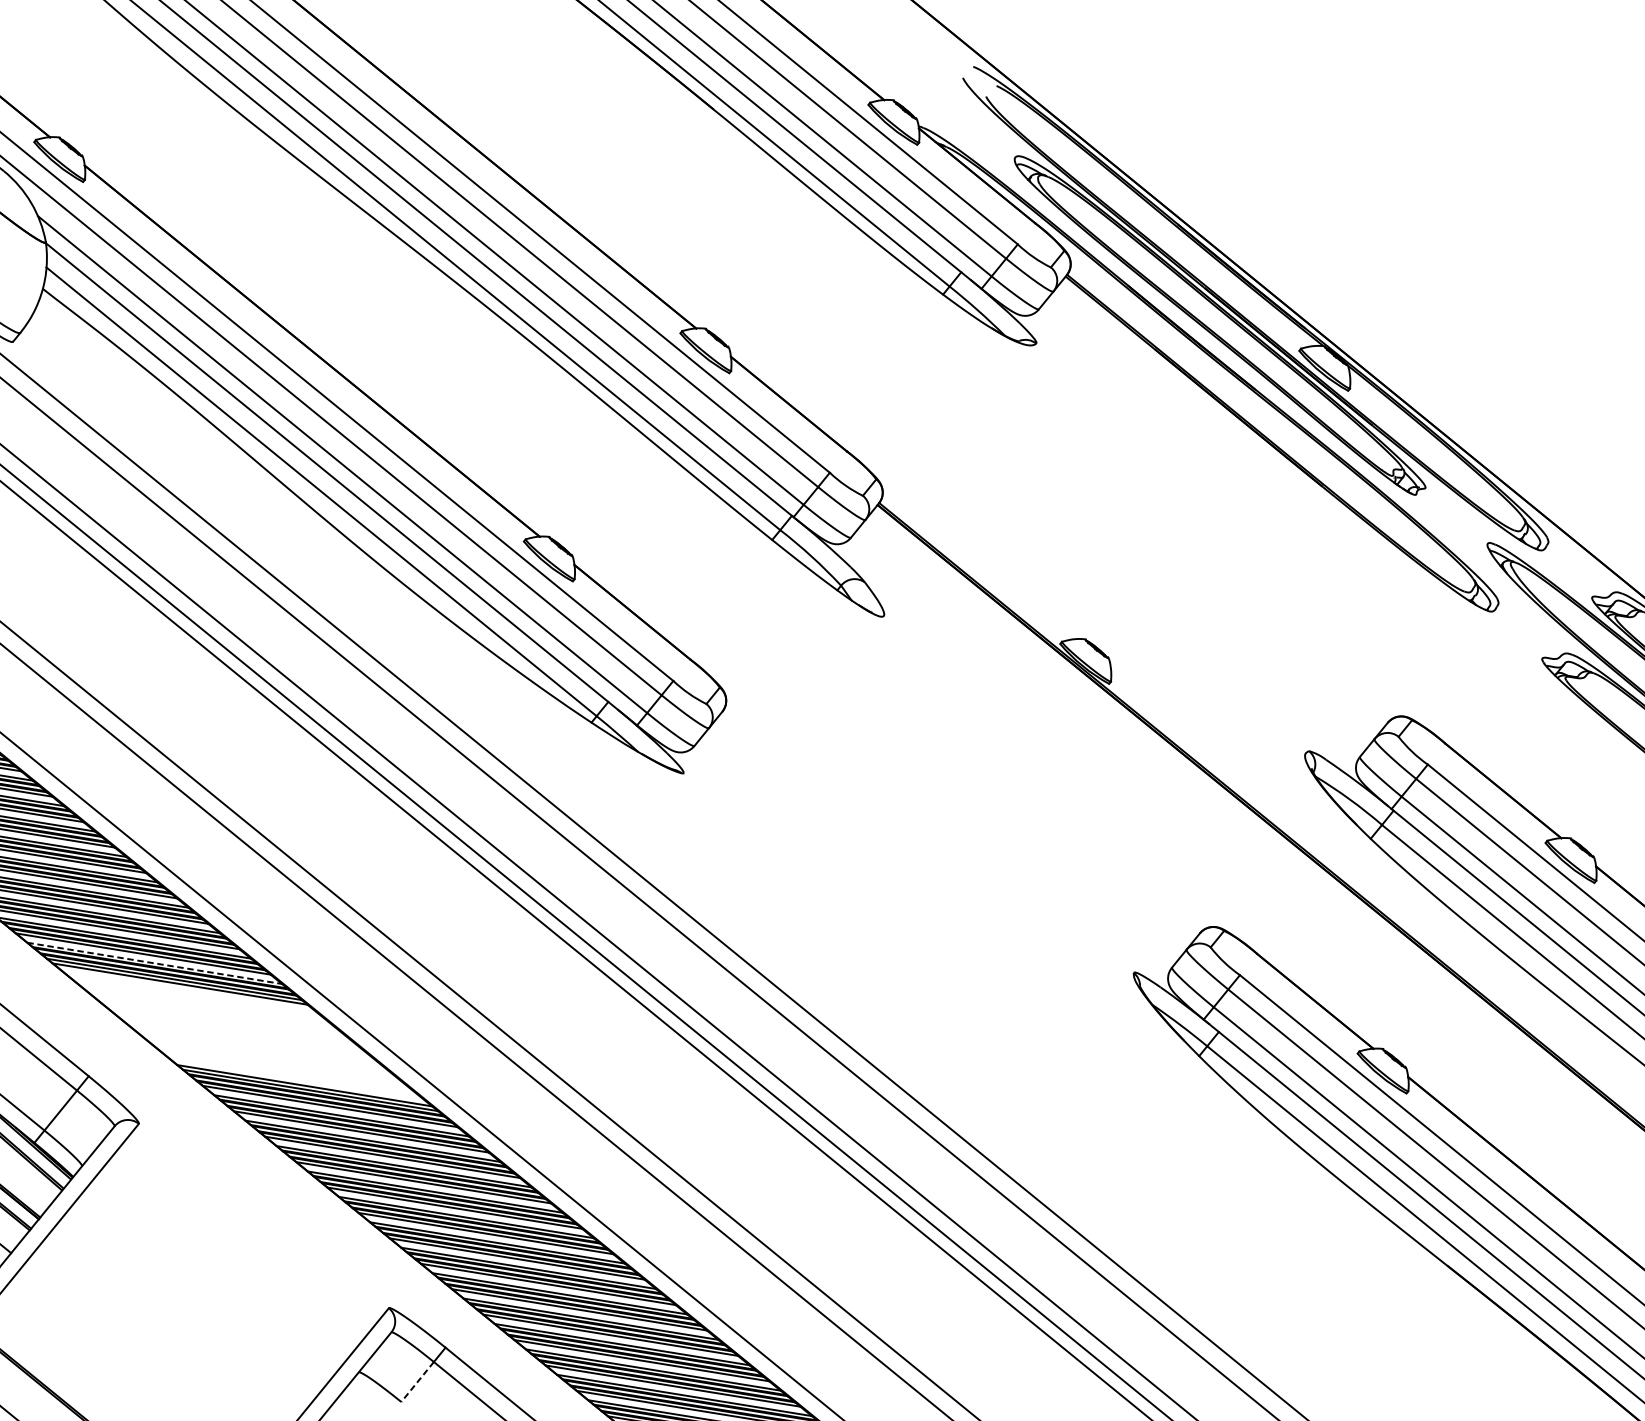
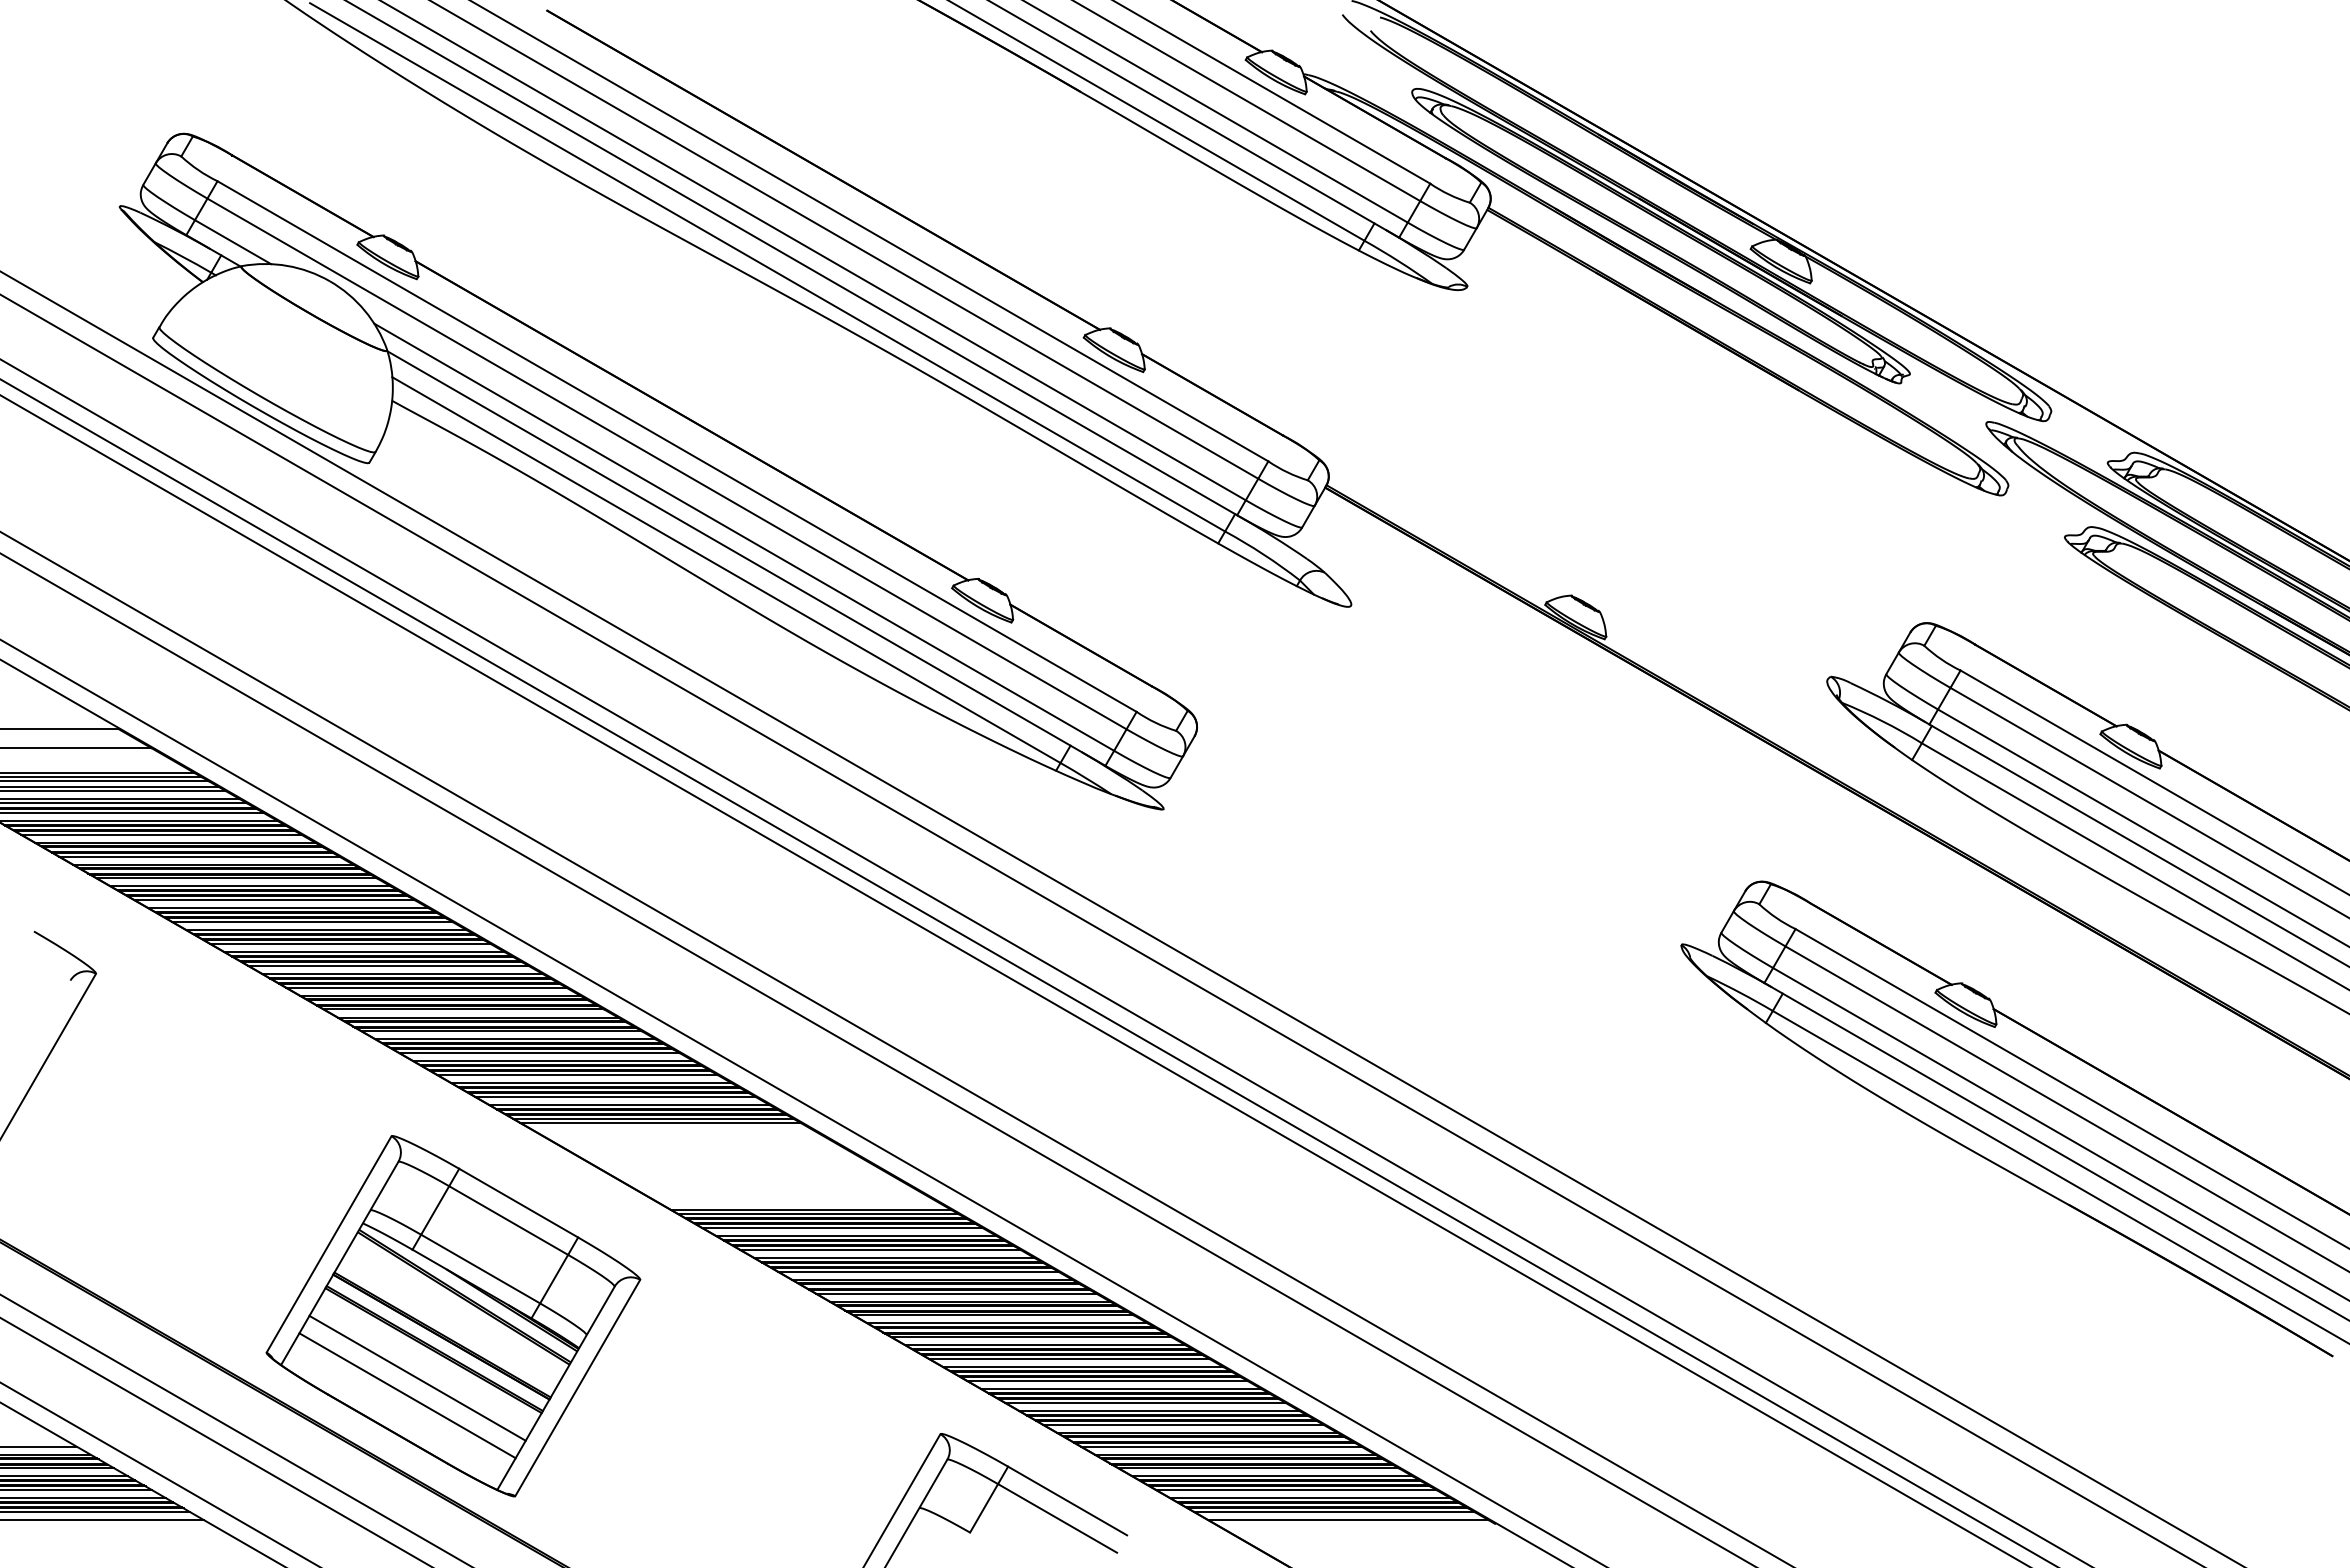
line: (154, 962) -> (629, 1104), dashed -> solid
line: (417, 1382) -> (984, 1508), dashed -> solid

